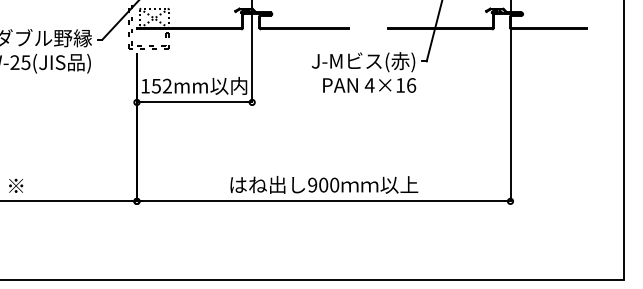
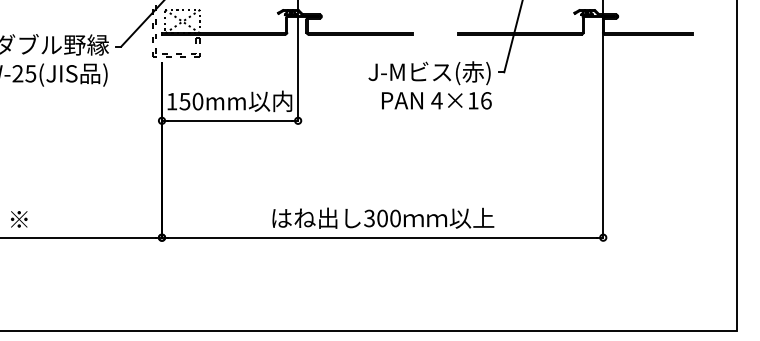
text: (167, 86) -> (198, 101), 152mm -> 150mm
text: (312, 185) -> (369, 218), 900 -> 300

